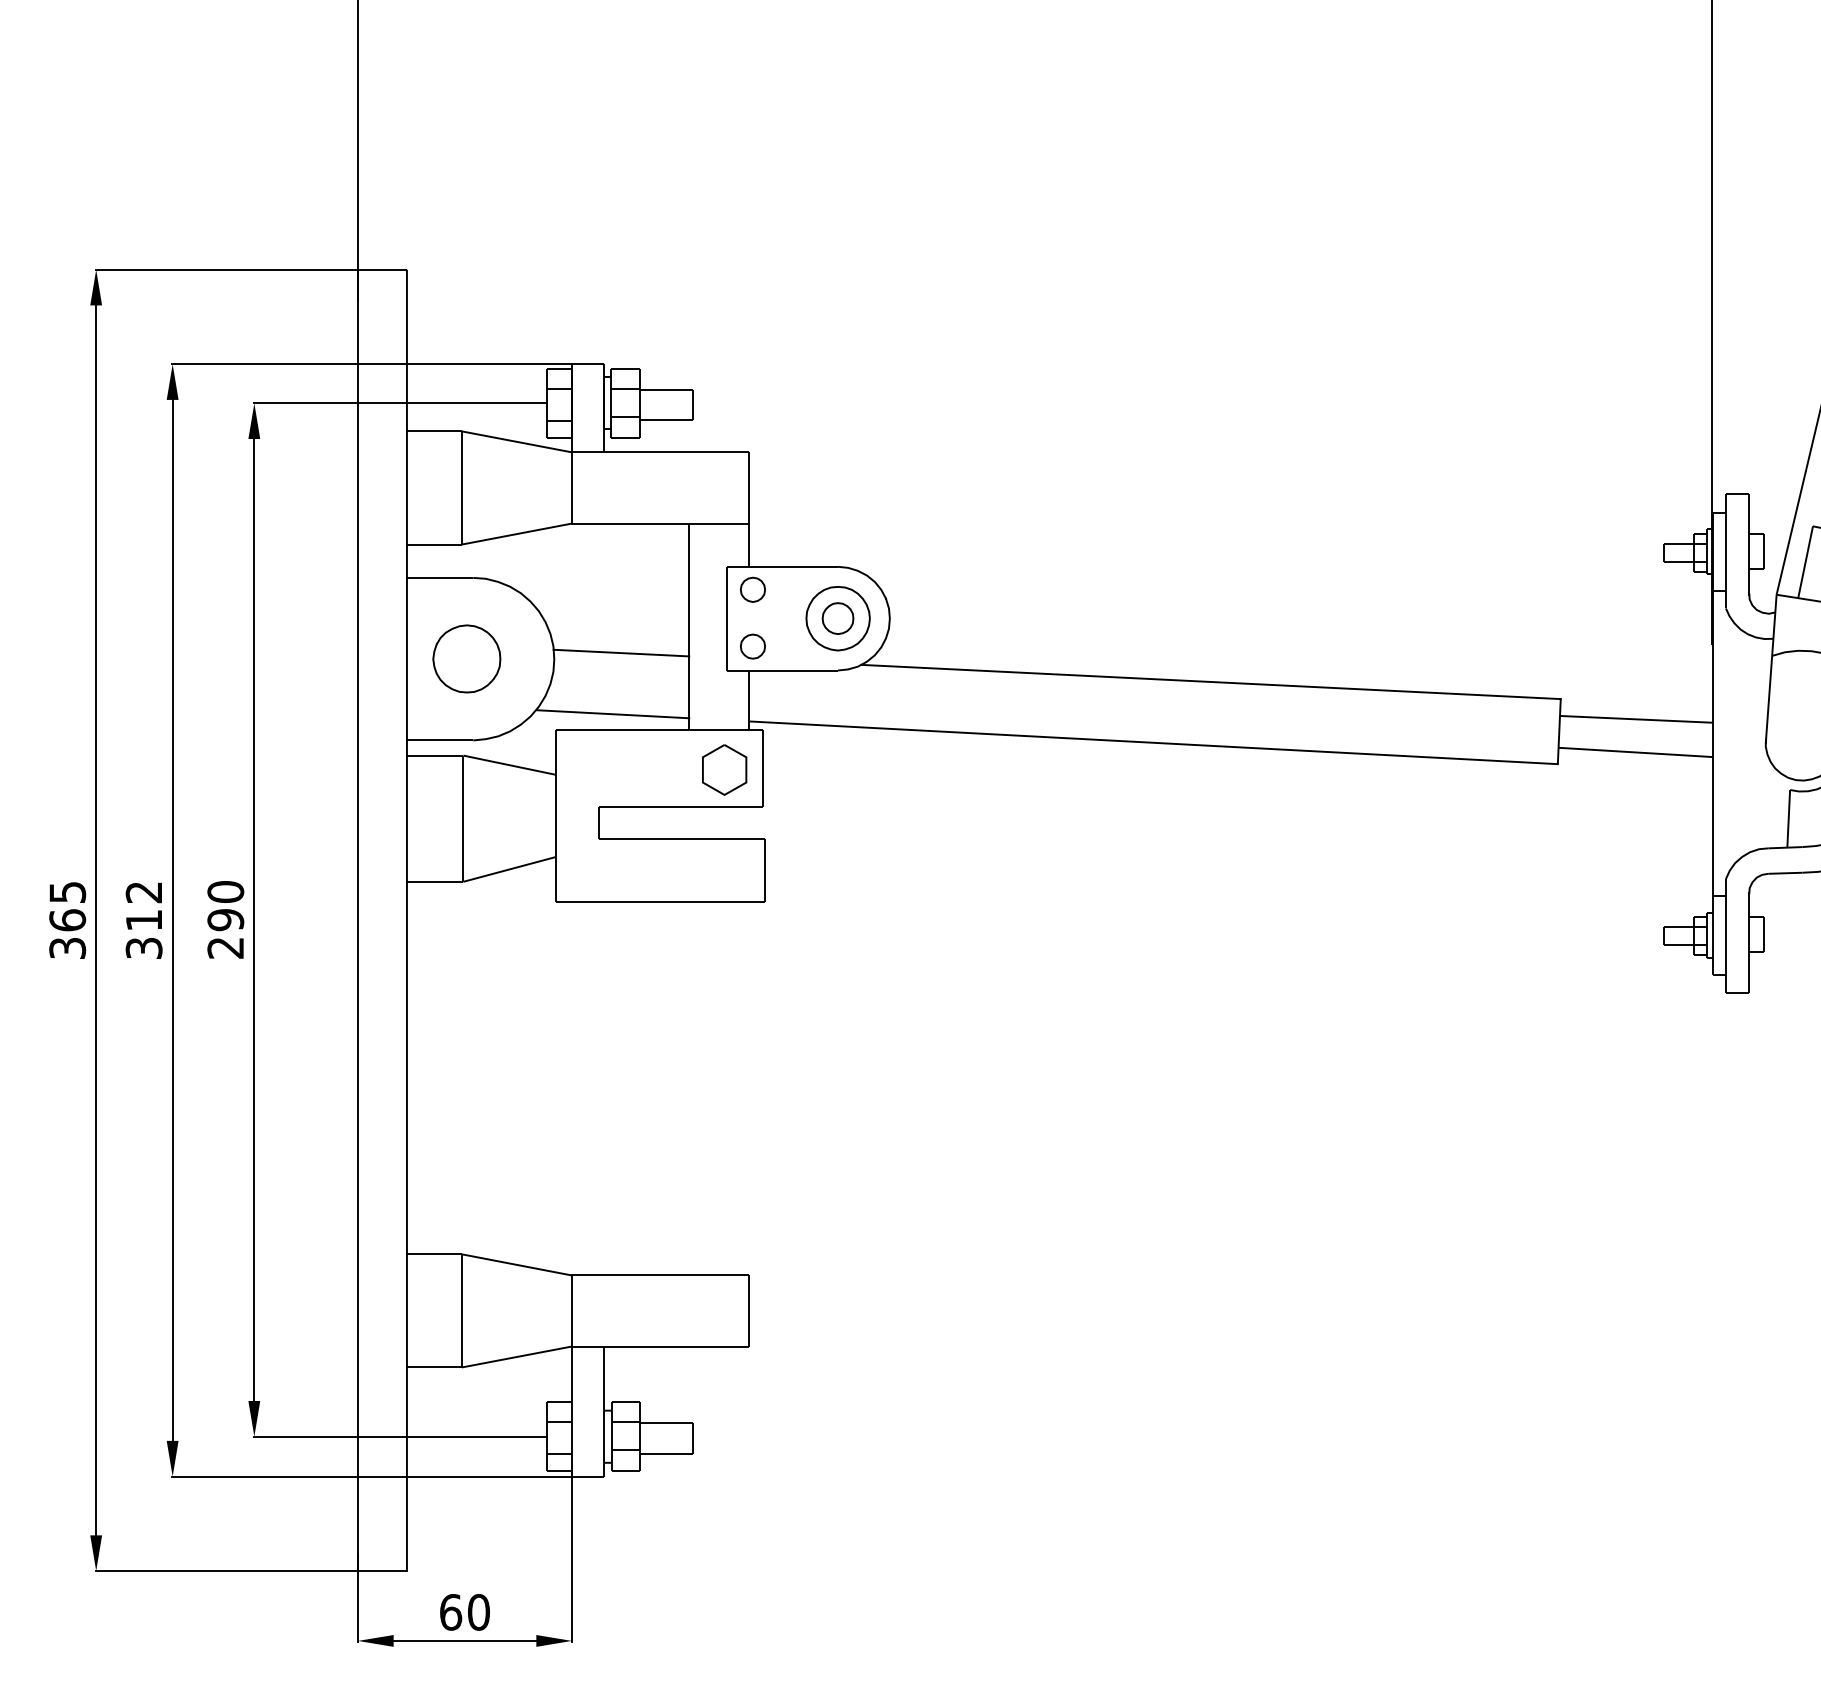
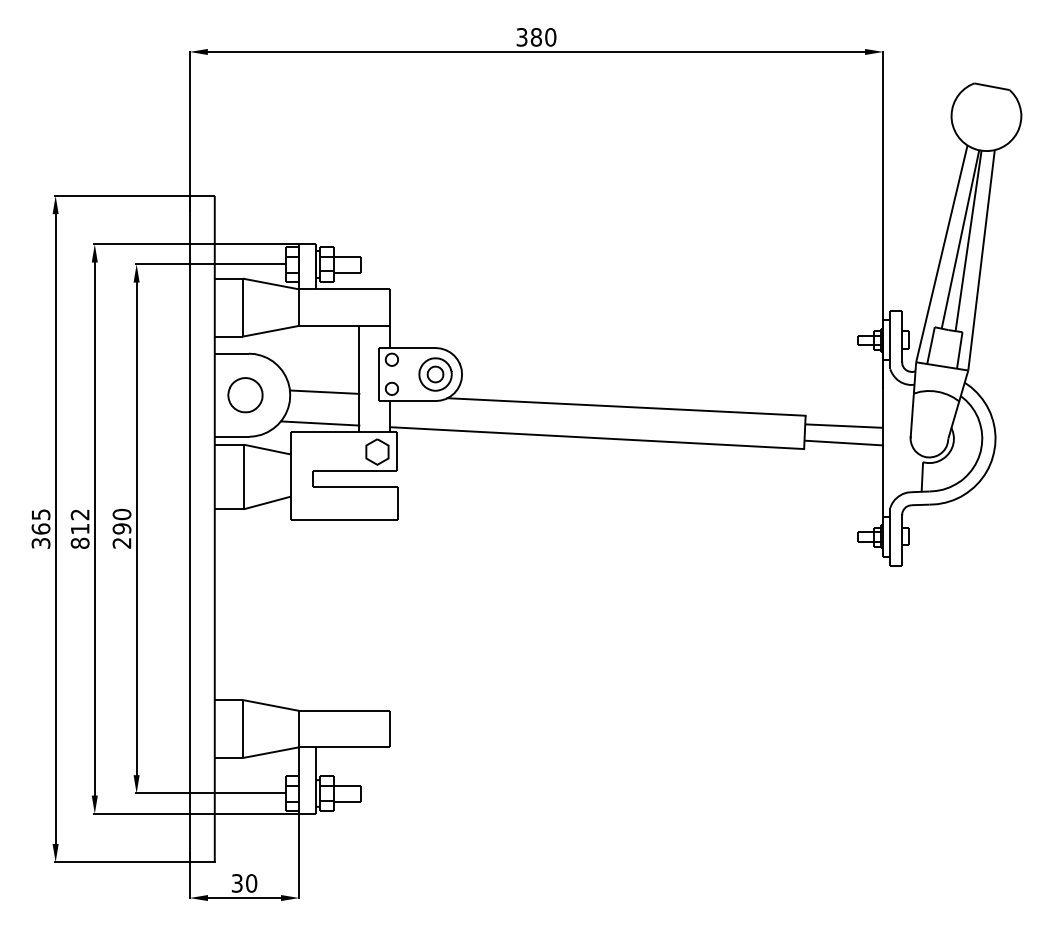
text: (142, 946) -> (79, 542), 312 -> 812
text: (449, 1612) -> (236, 883), 60 -> 30

